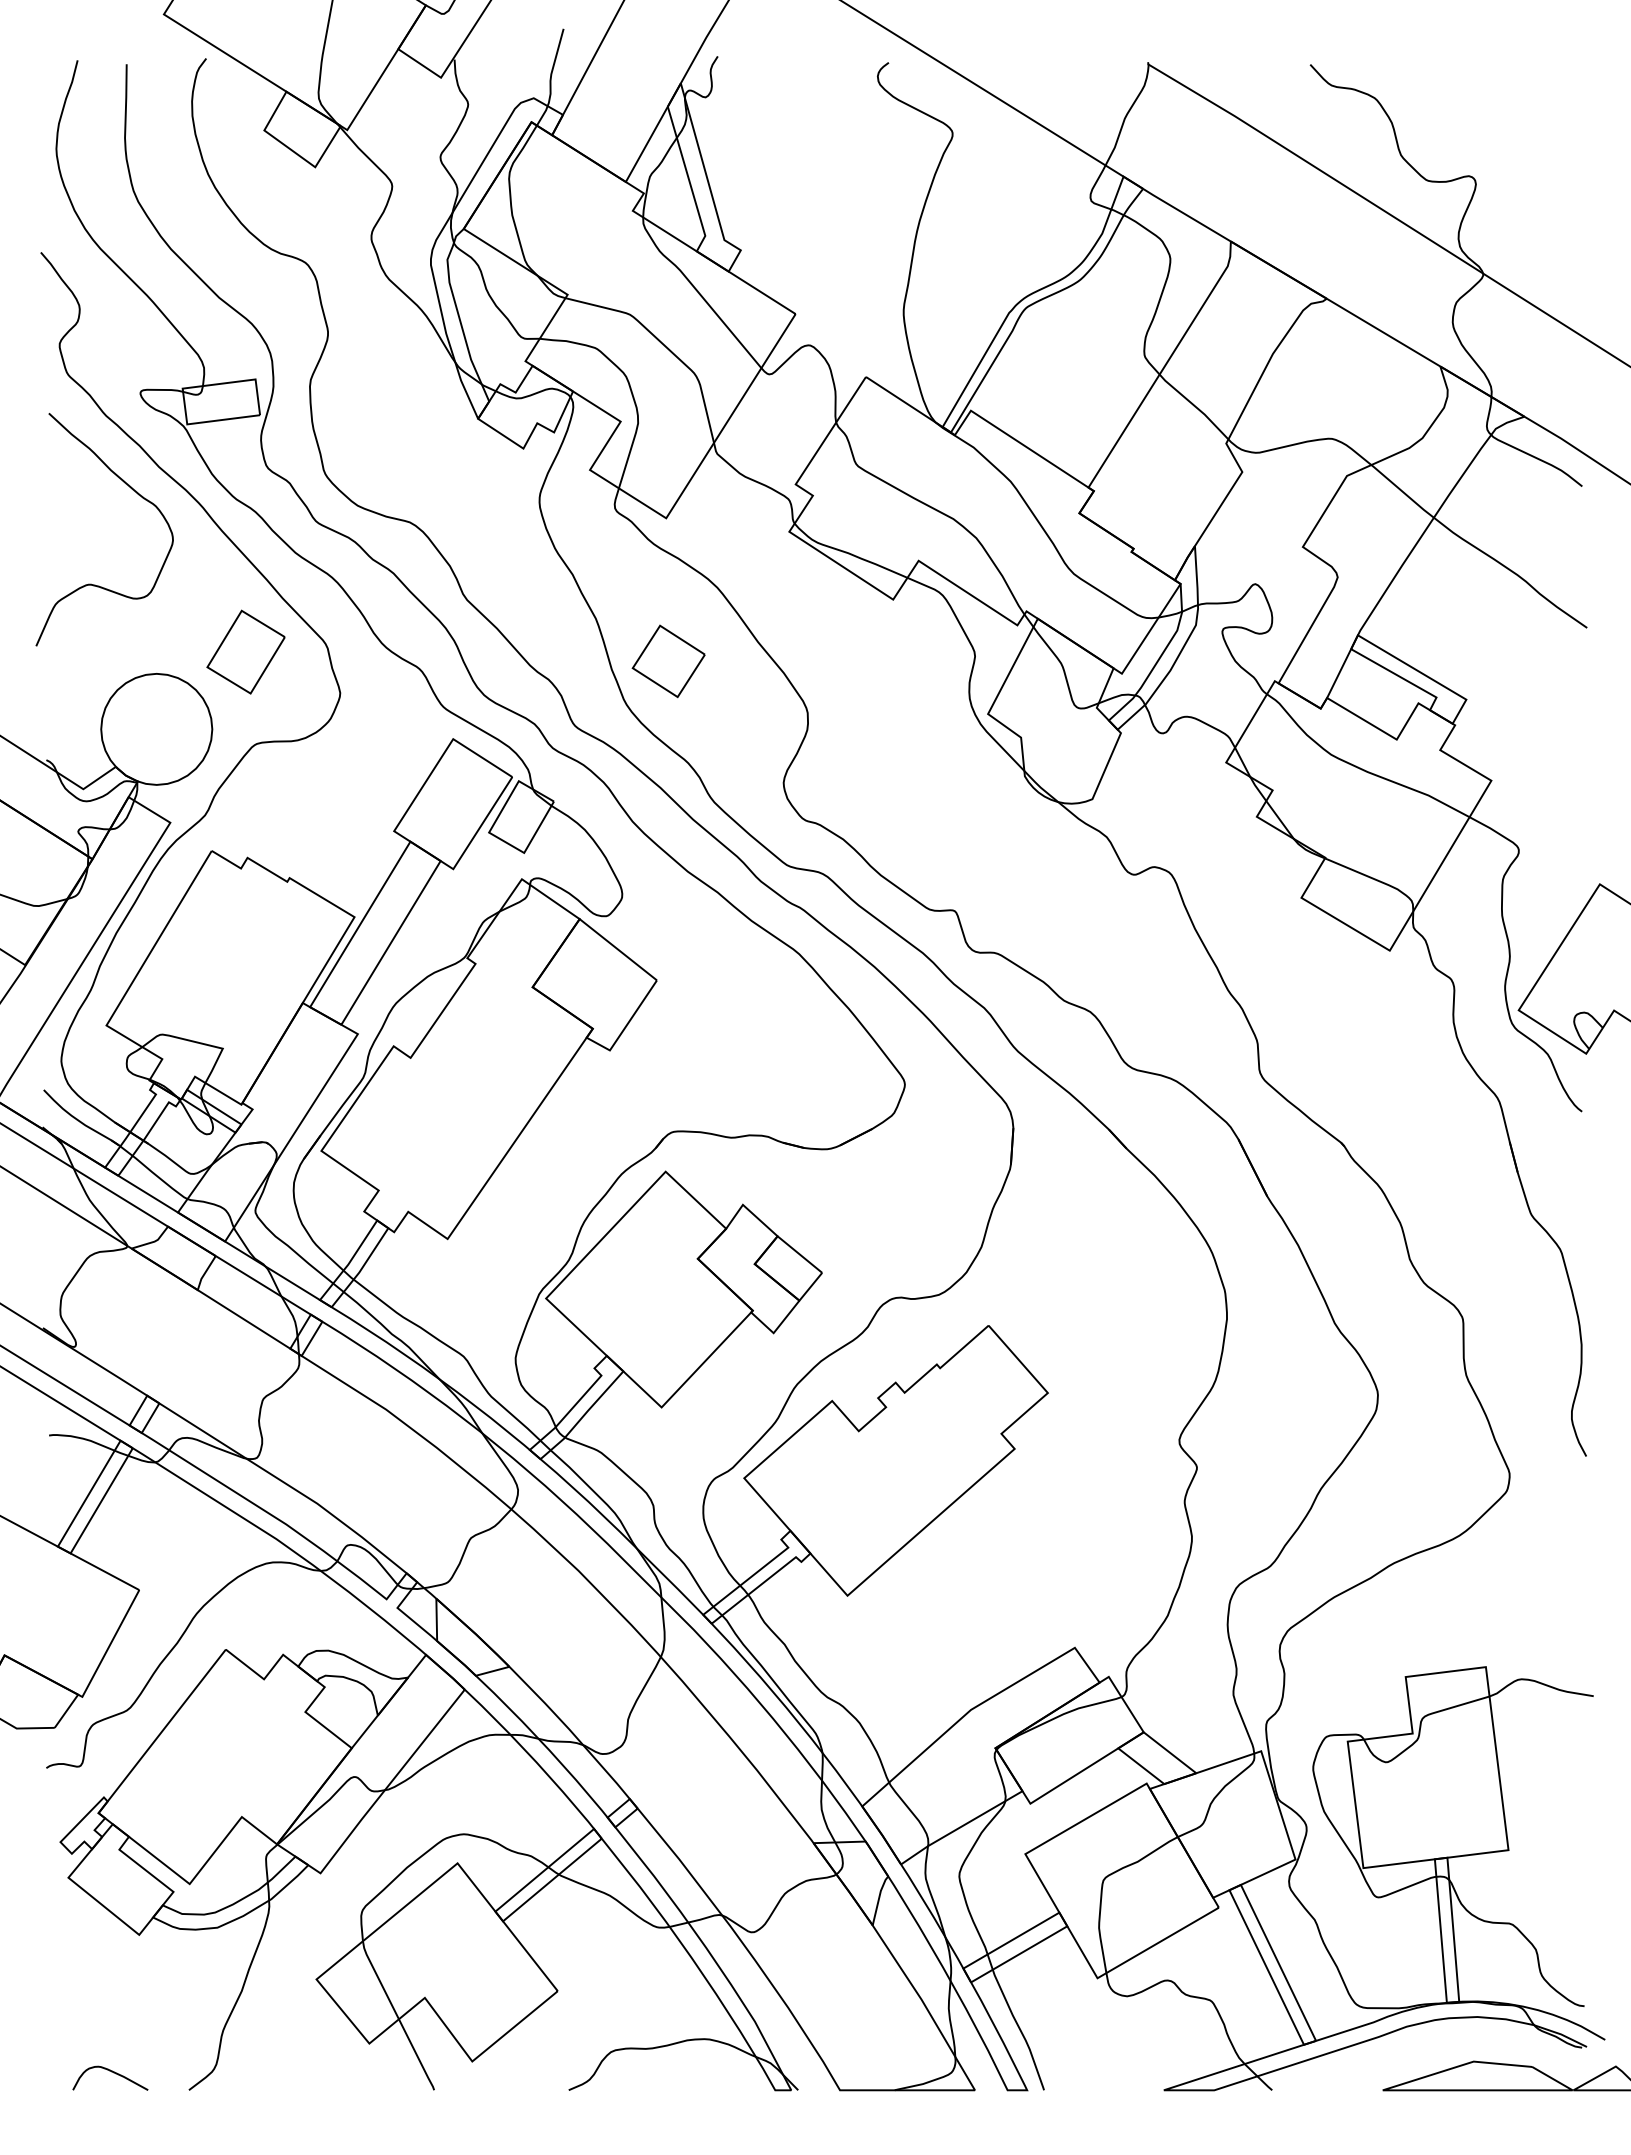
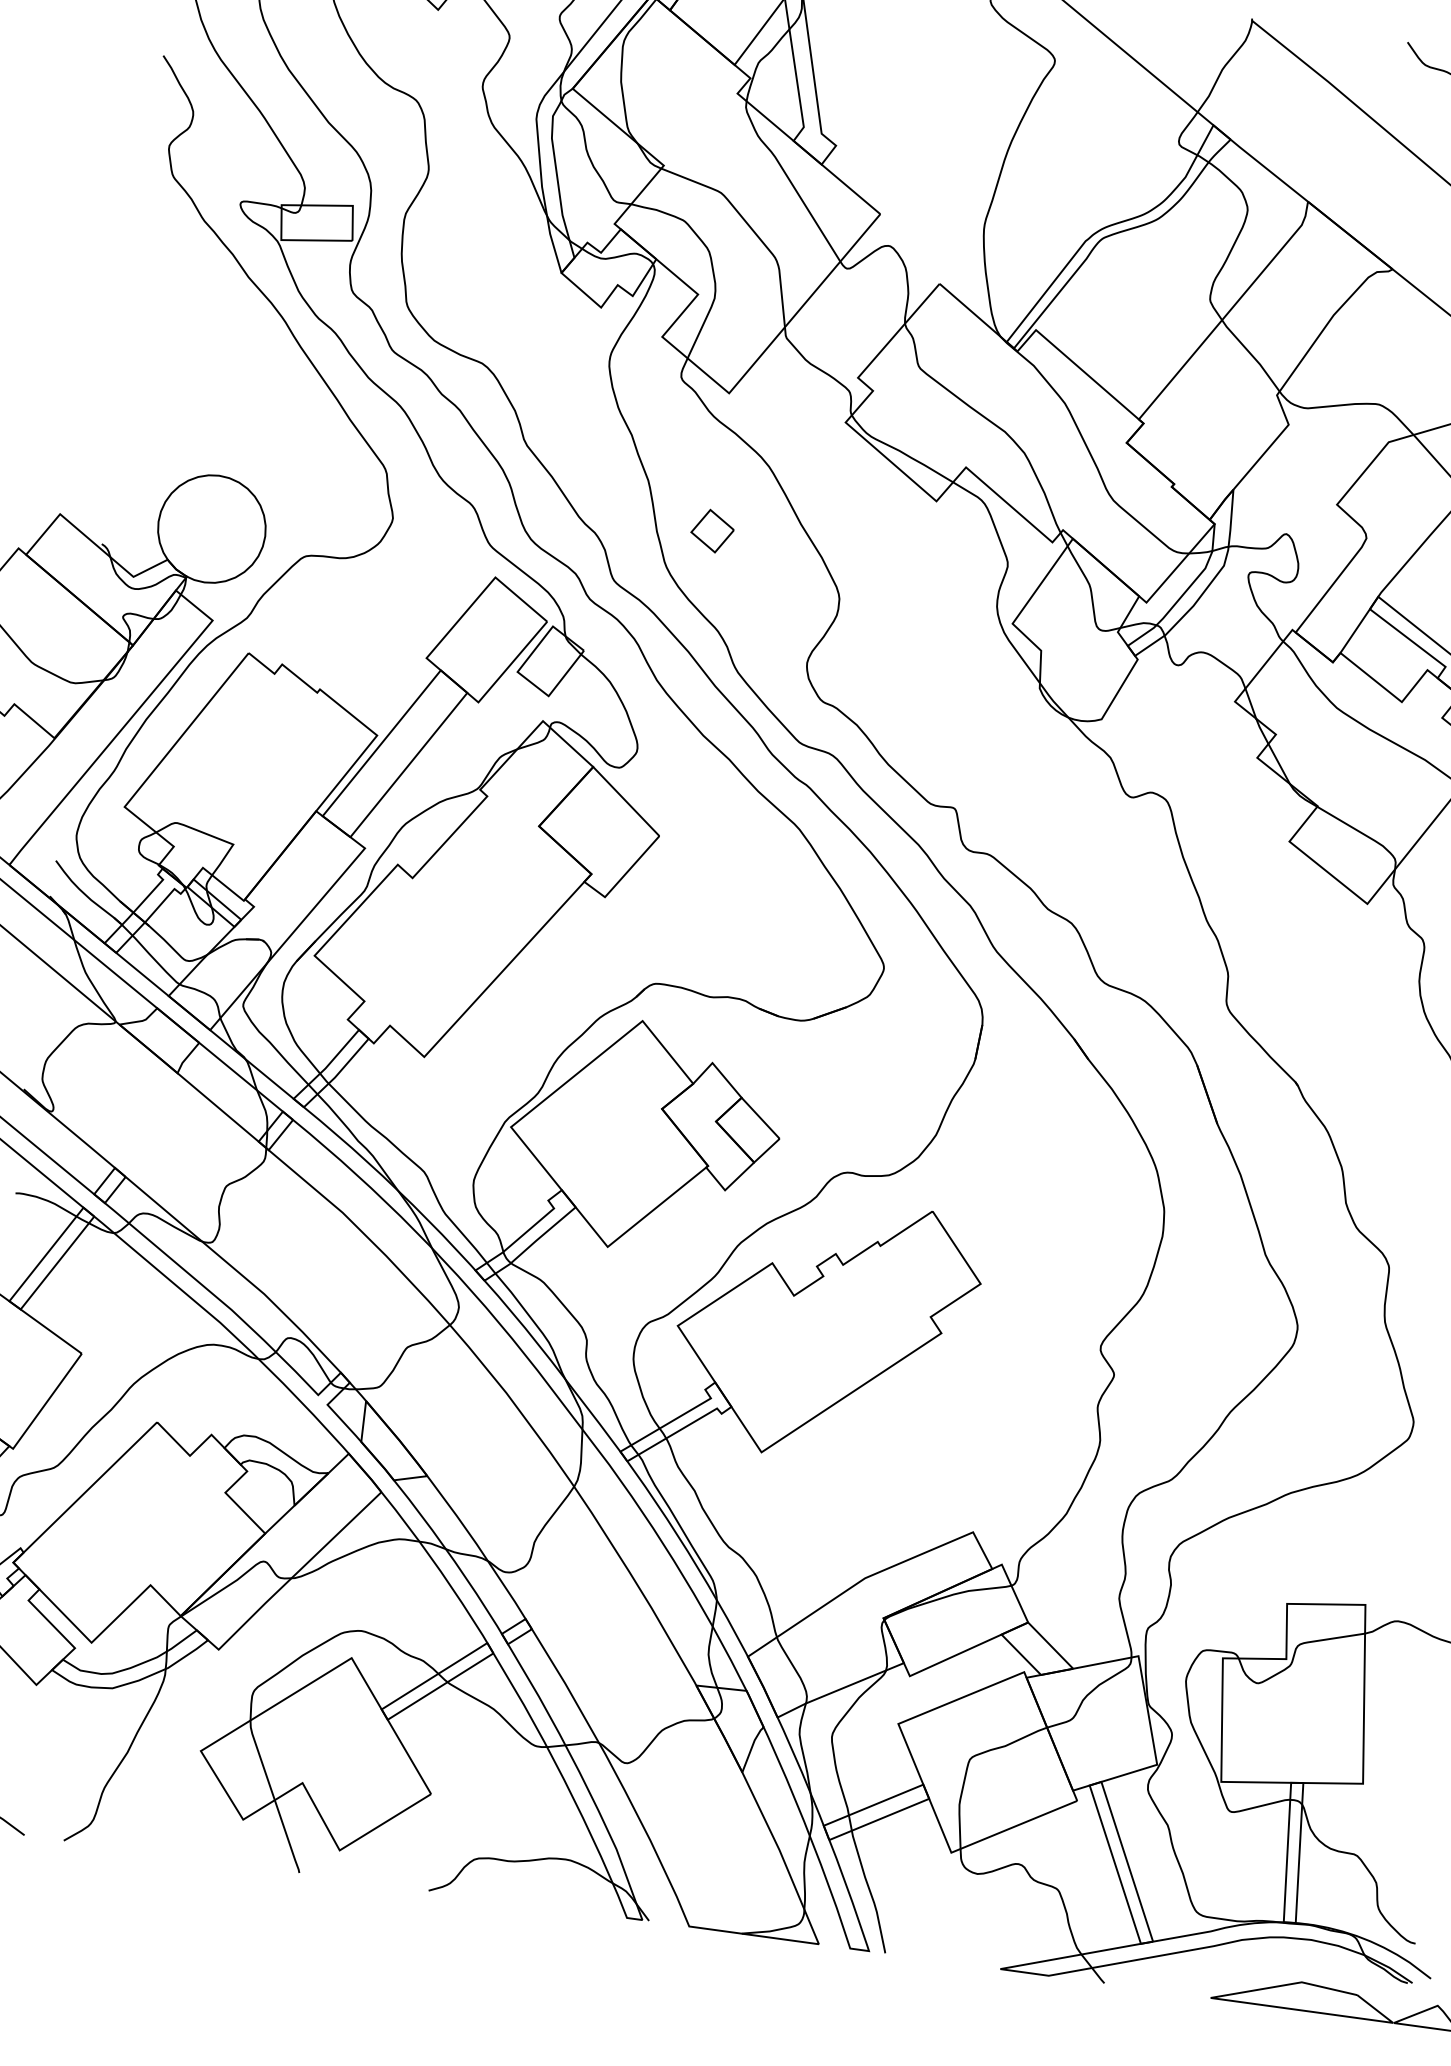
curve: (132, 490) -> (220, 296), removed
part: (245, 651) -> (307, 465), removed
part: (668, 661) -> (712, 531), size x0.6

